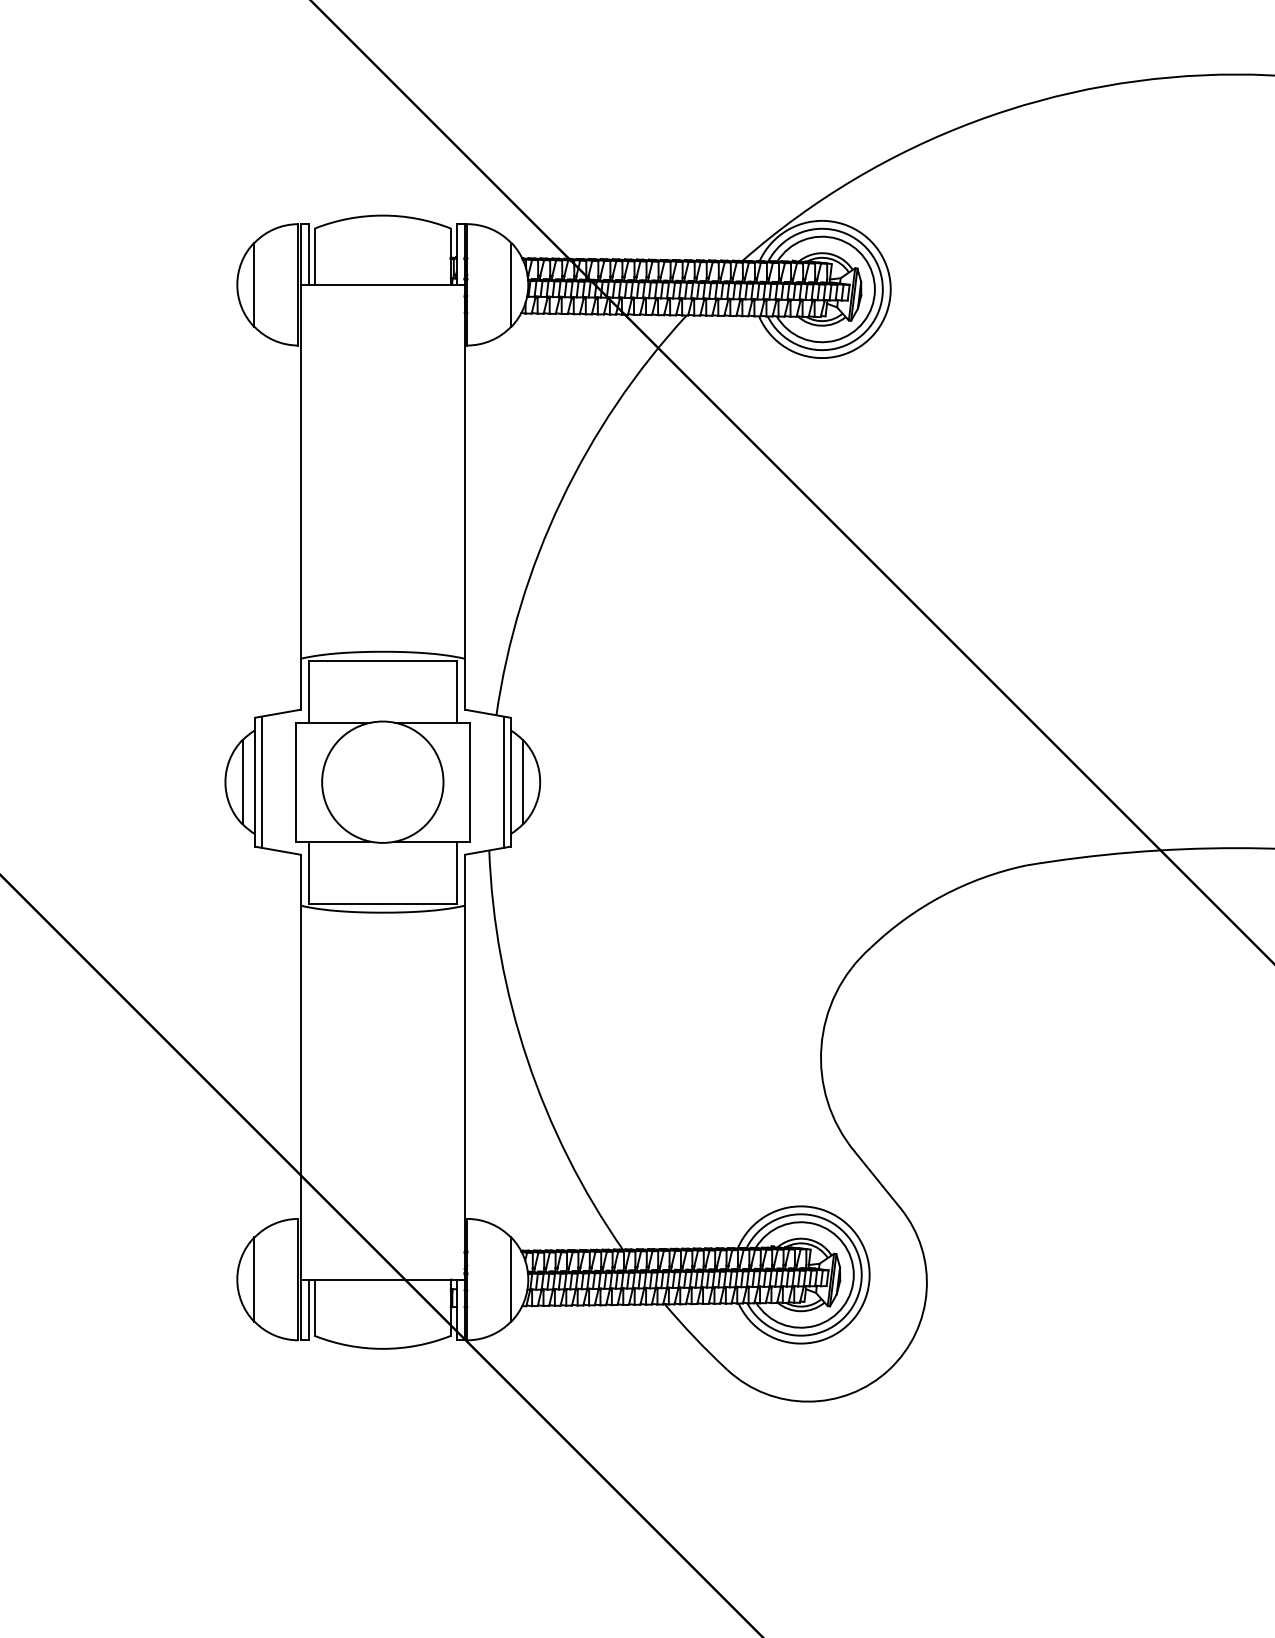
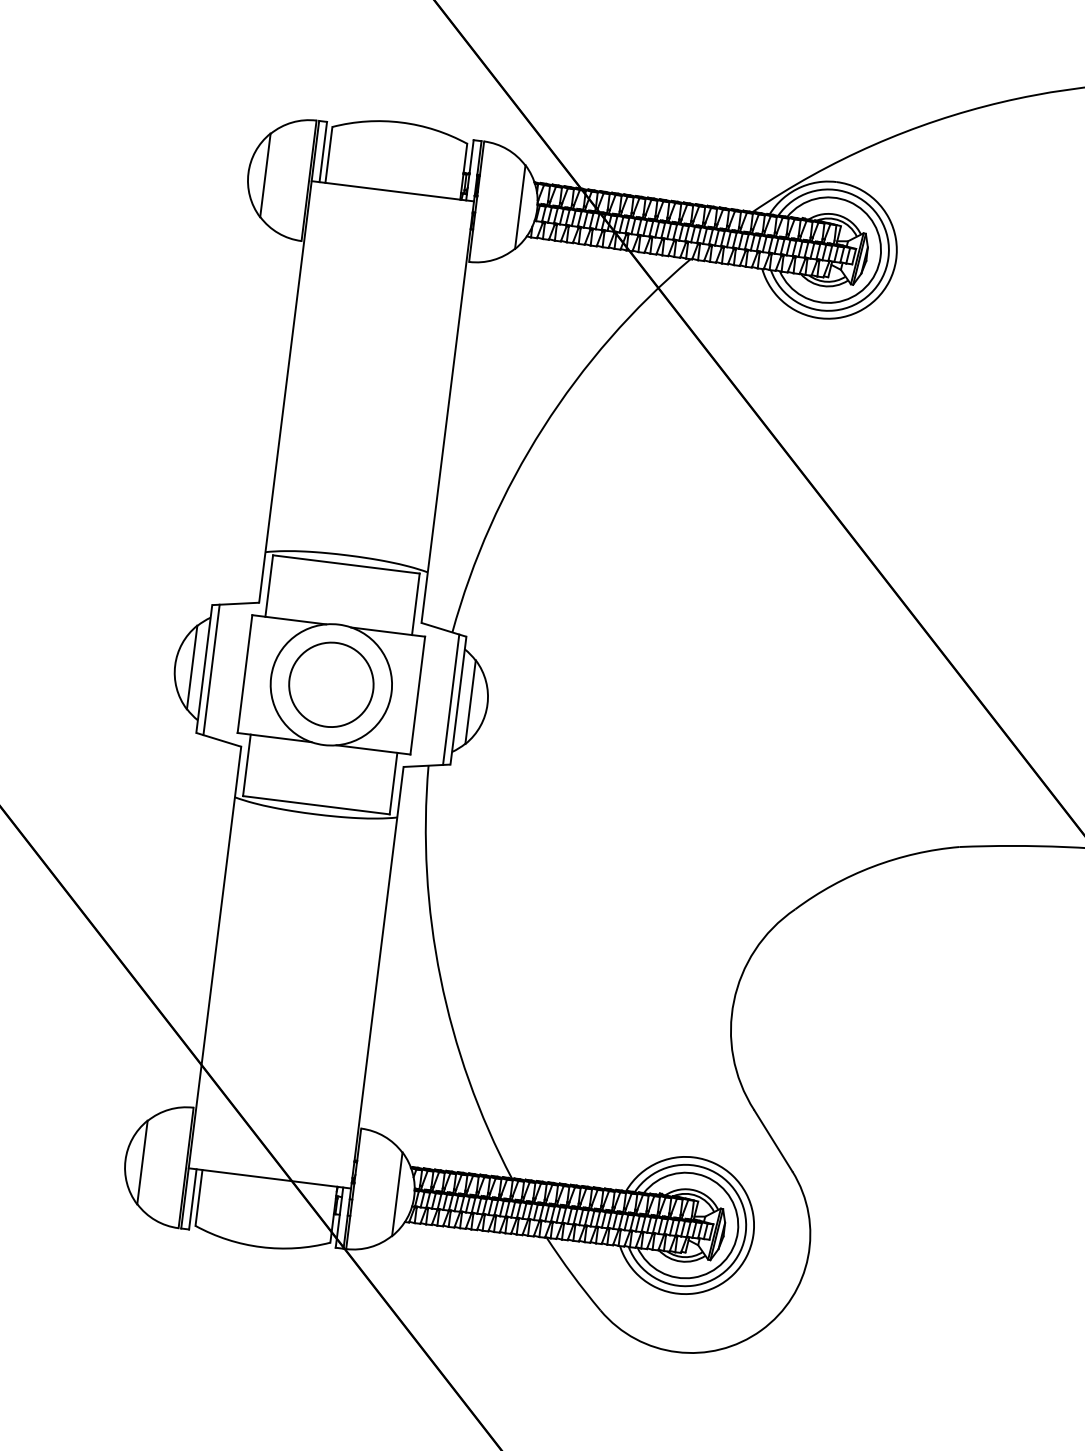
circle: (382, 782) -> (331, 685), added

